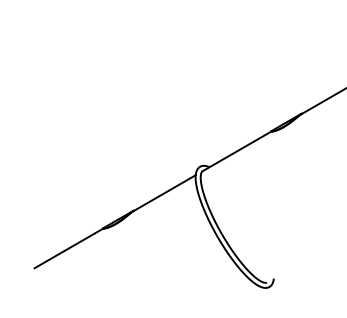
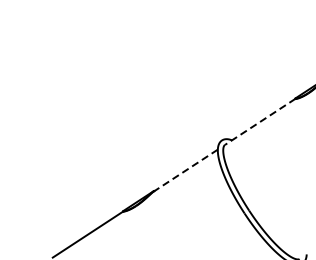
line: (237, 151) -> (260, 122), solid -> dashed
line: (164, 193) -> (185, 170), solid -> dashed

